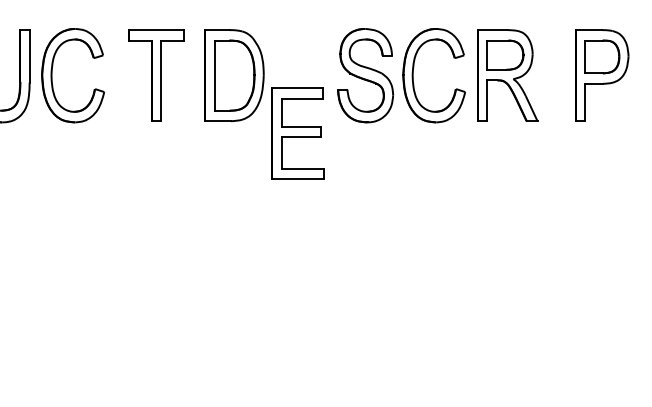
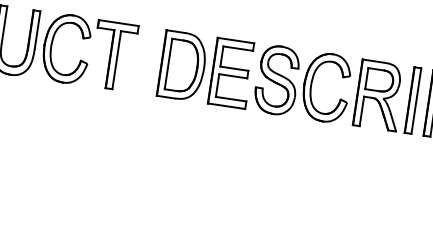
part: (156, 75) -> (113, 55), moved
part: (554, 75) -> (413, 100), added
part: (297, 133) -> (231, 73), moved

